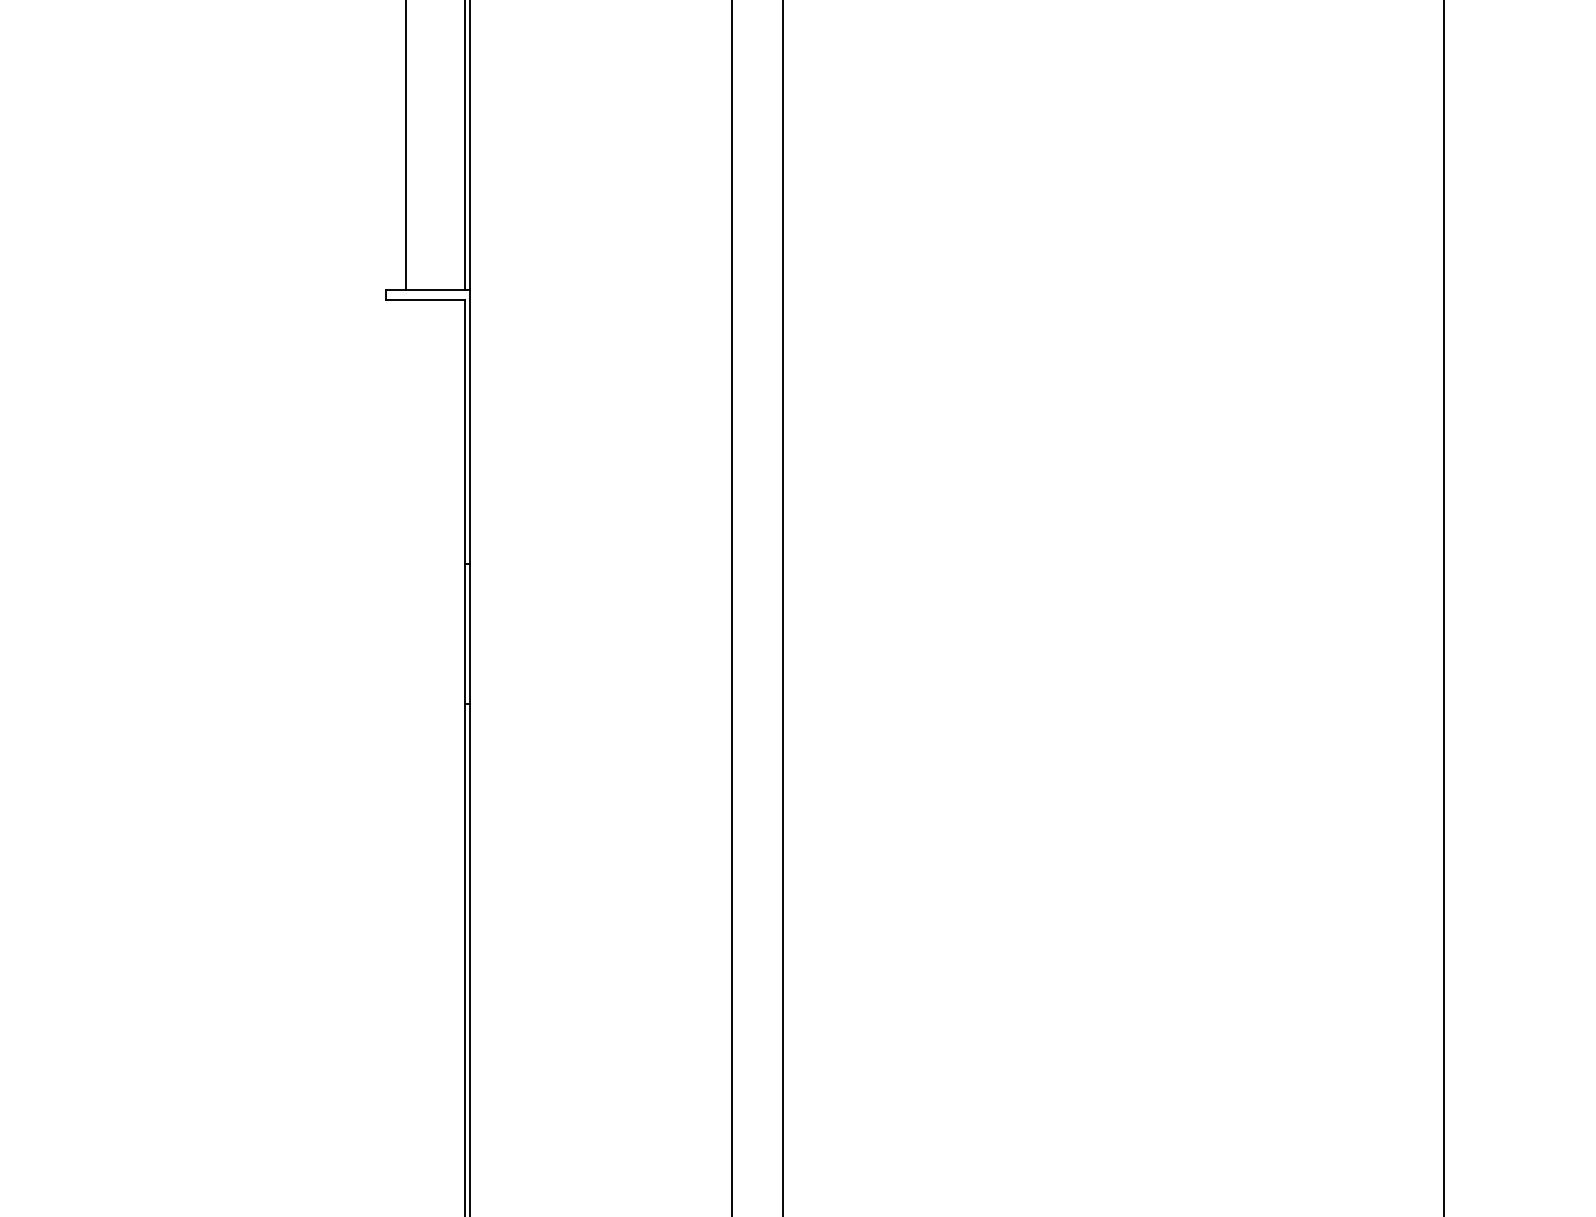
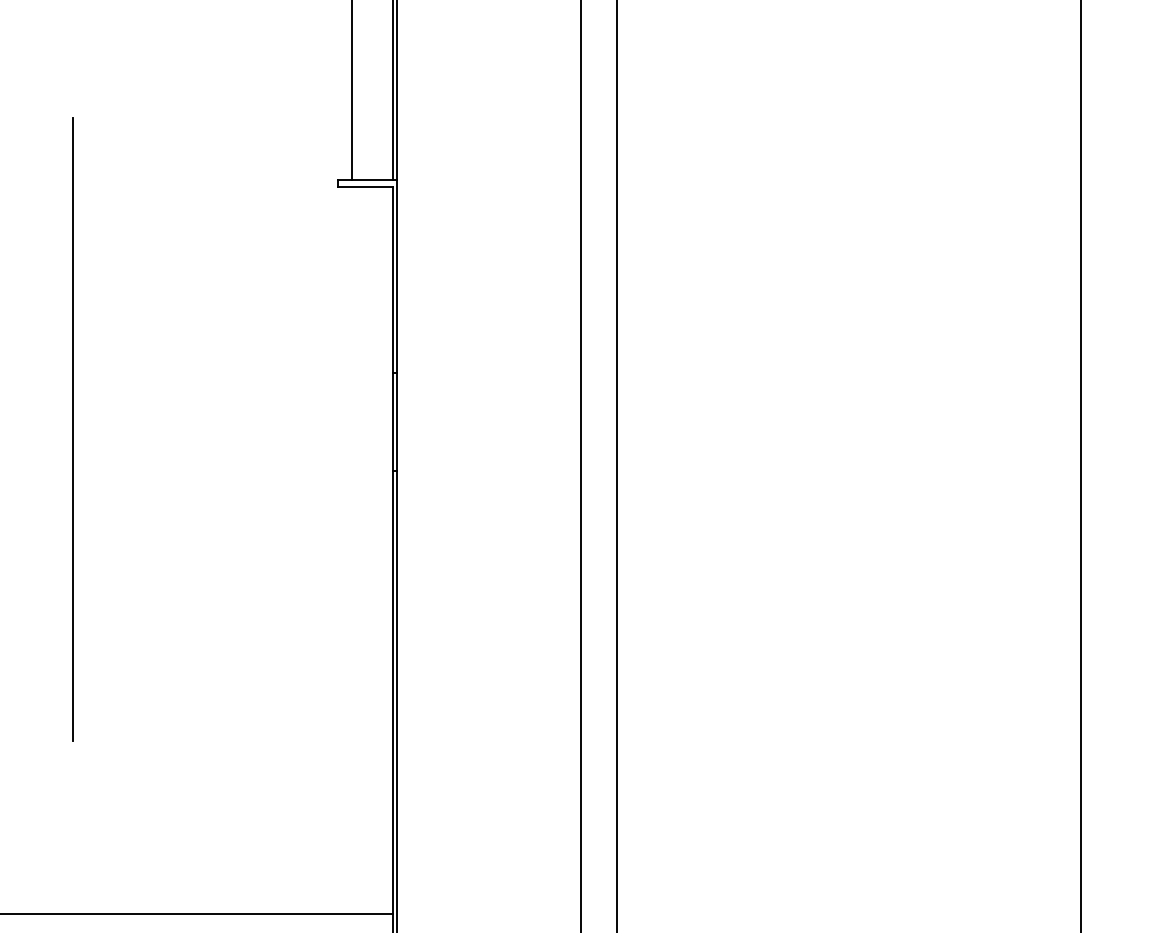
line: (8, 644) -> (72, 429), added

